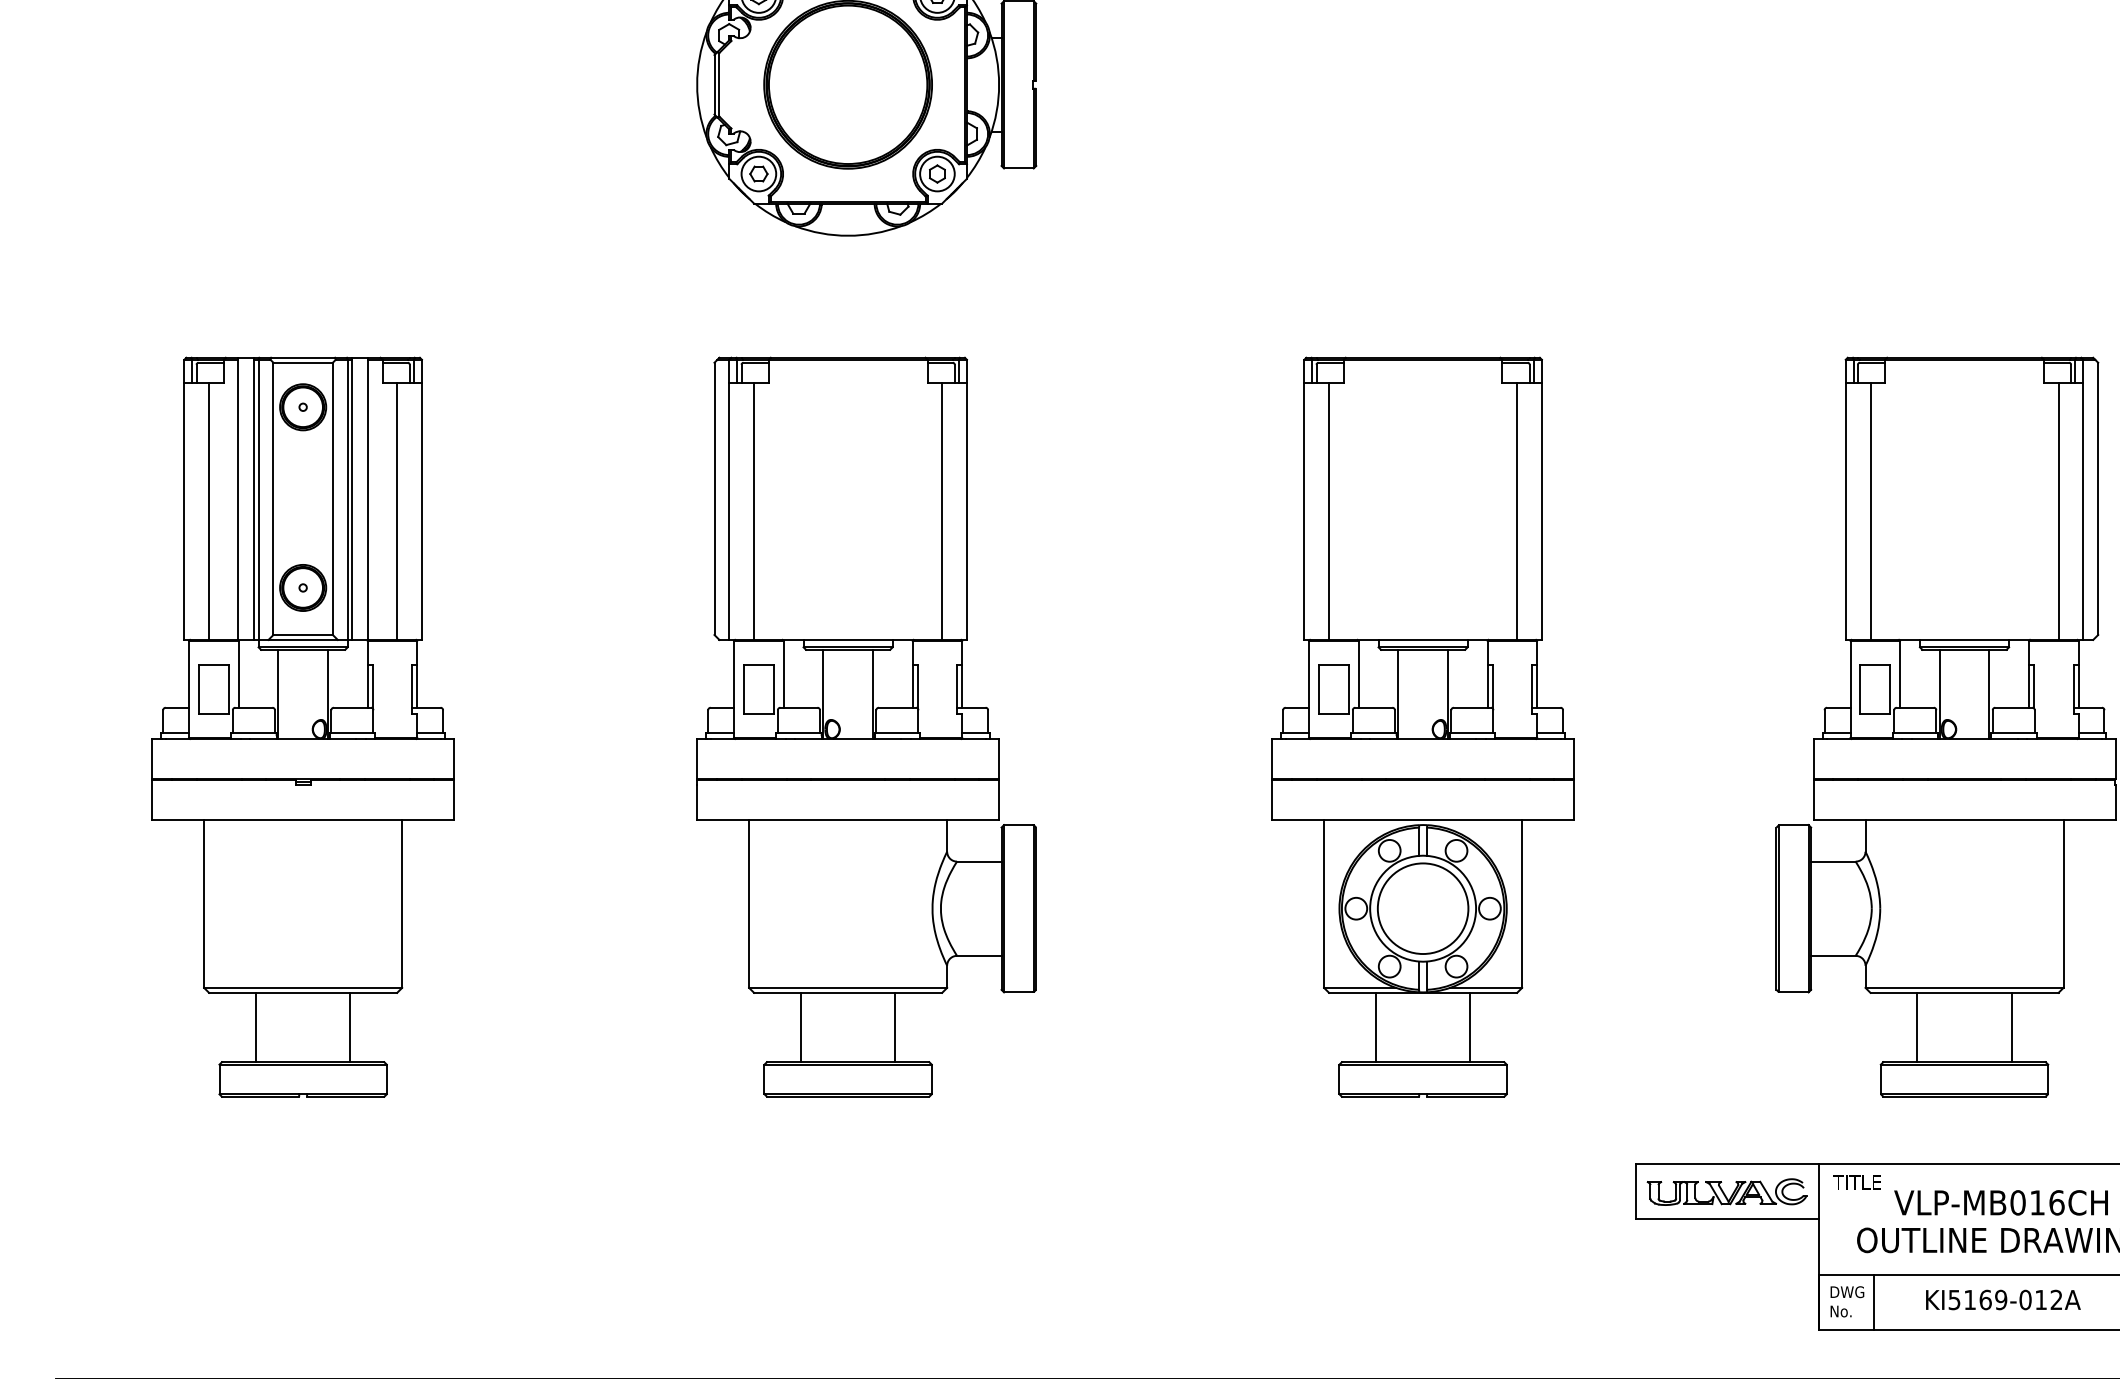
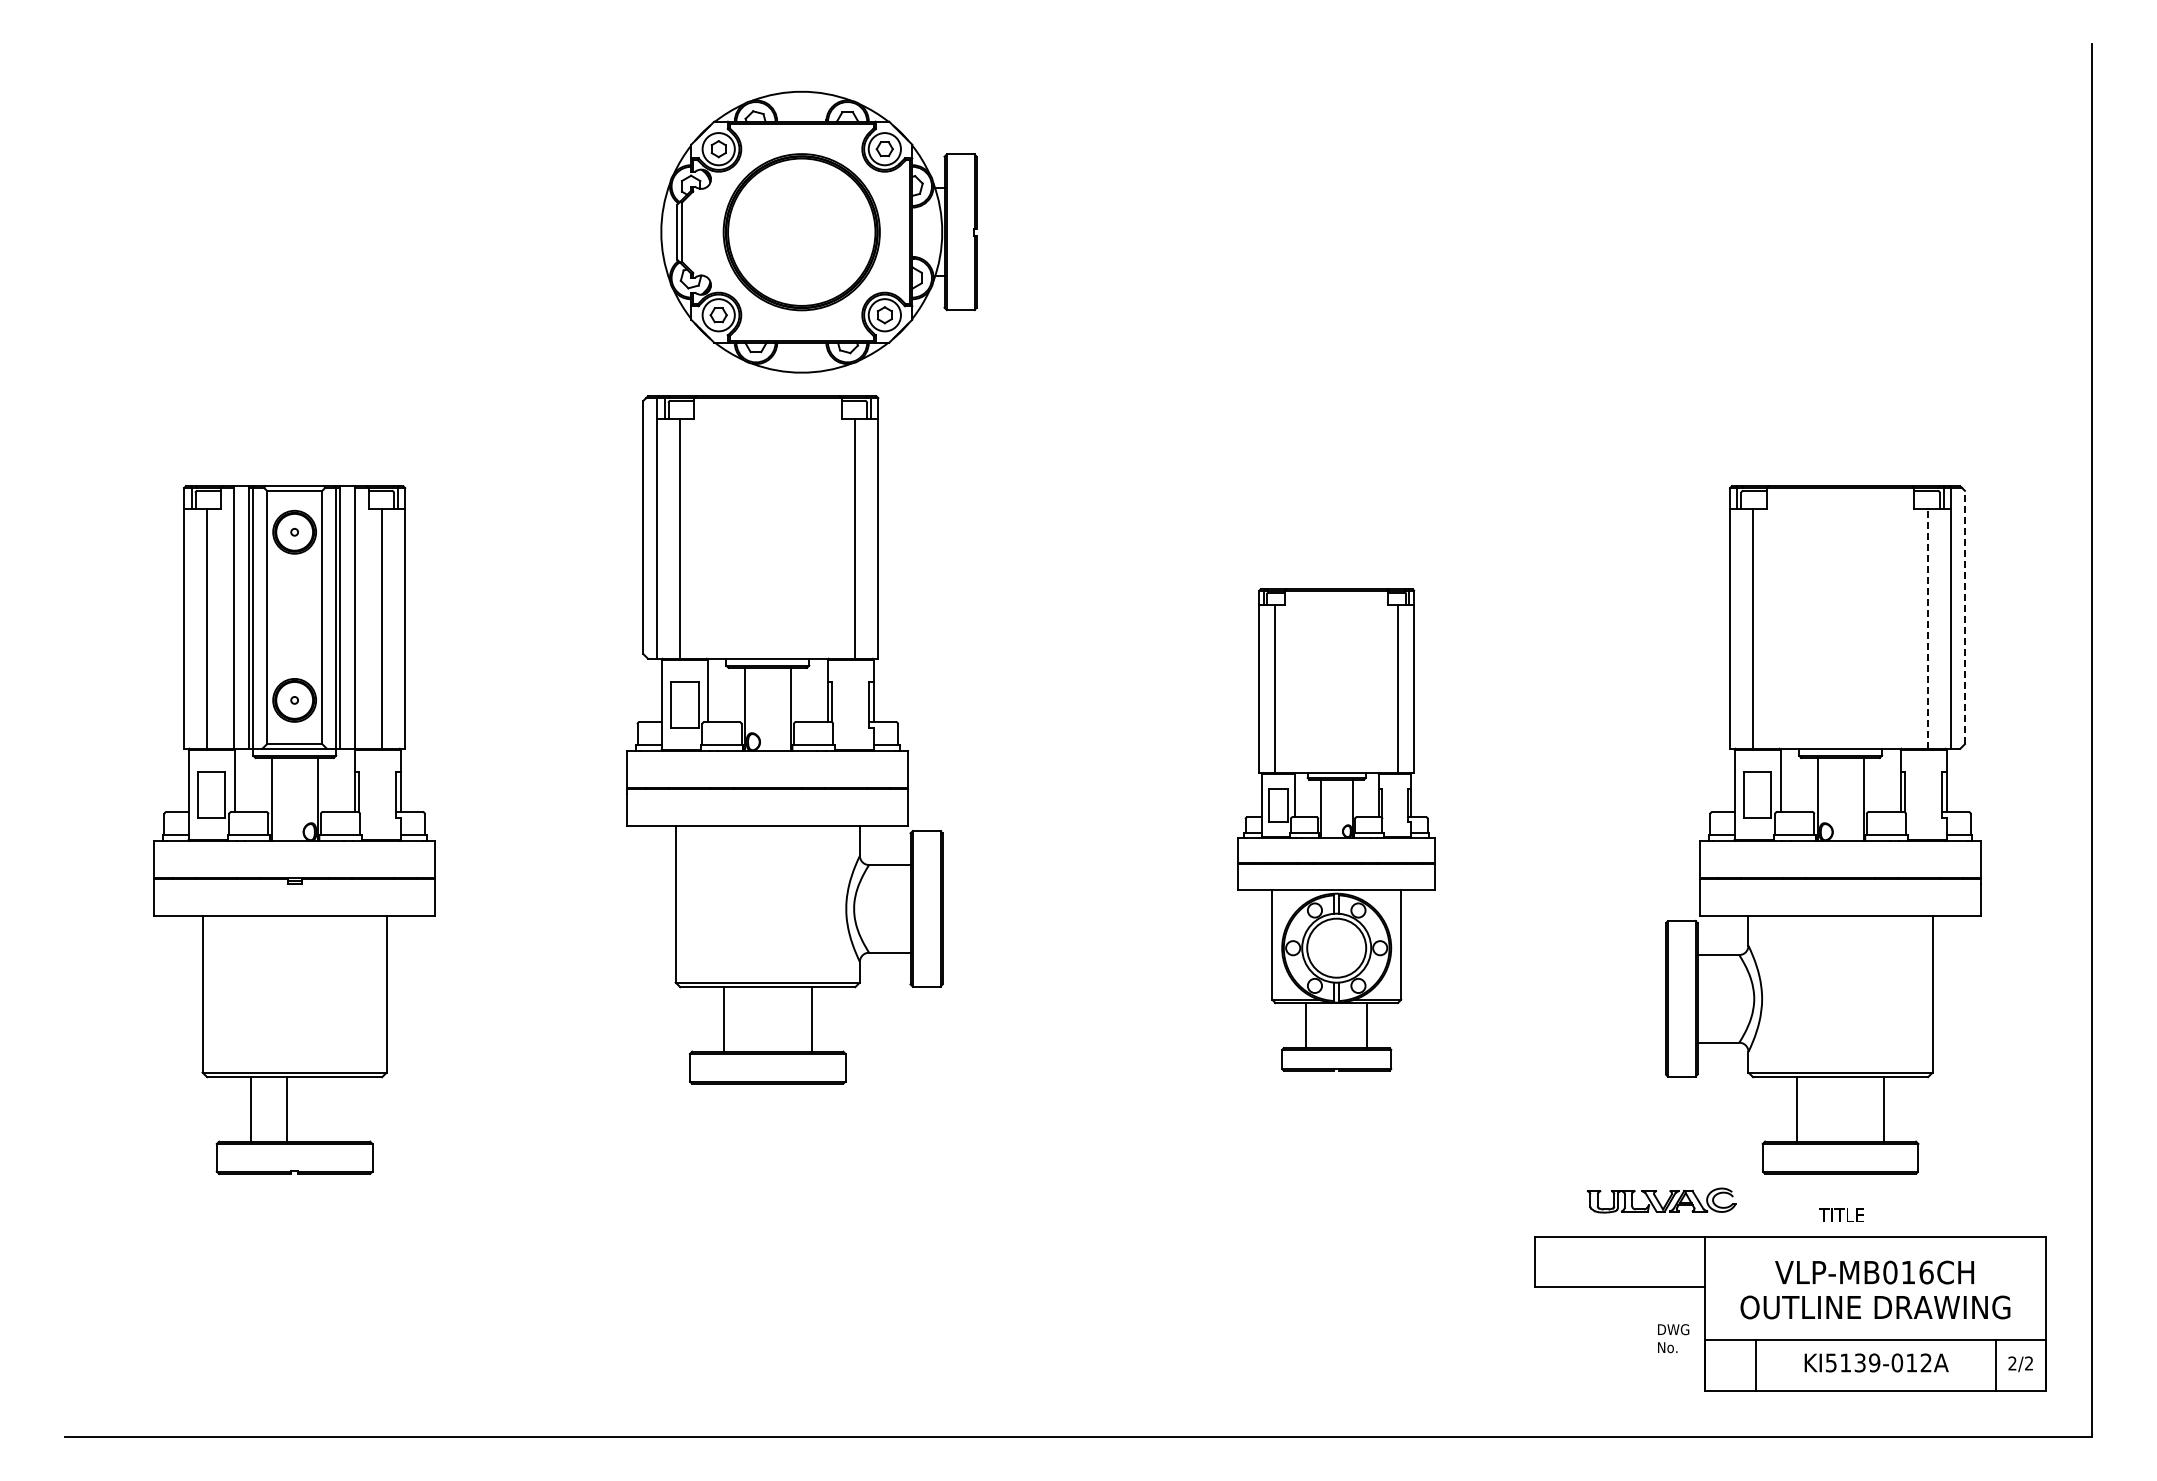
line: (2097, 498) -> (1964, 617), solid -> dashed
line: (2059, 511) -> (1928, 629), solid -> dashed
part: (866, 726) -> (784, 739), moved
part: (1422, 726) -> (1336, 829), size x0.7
line: (350, 1027) -> (286, 1109), moved
text: (1856, 1181) -> (1841, 1214), moved
part: (1726, 1192) -> (1661, 1200), moved
text: (1984, 1299) -> (1859, 1362), KI5169-012A -> KI5139-012A
text: (1847, 1301) -> (1673, 1338), moved

